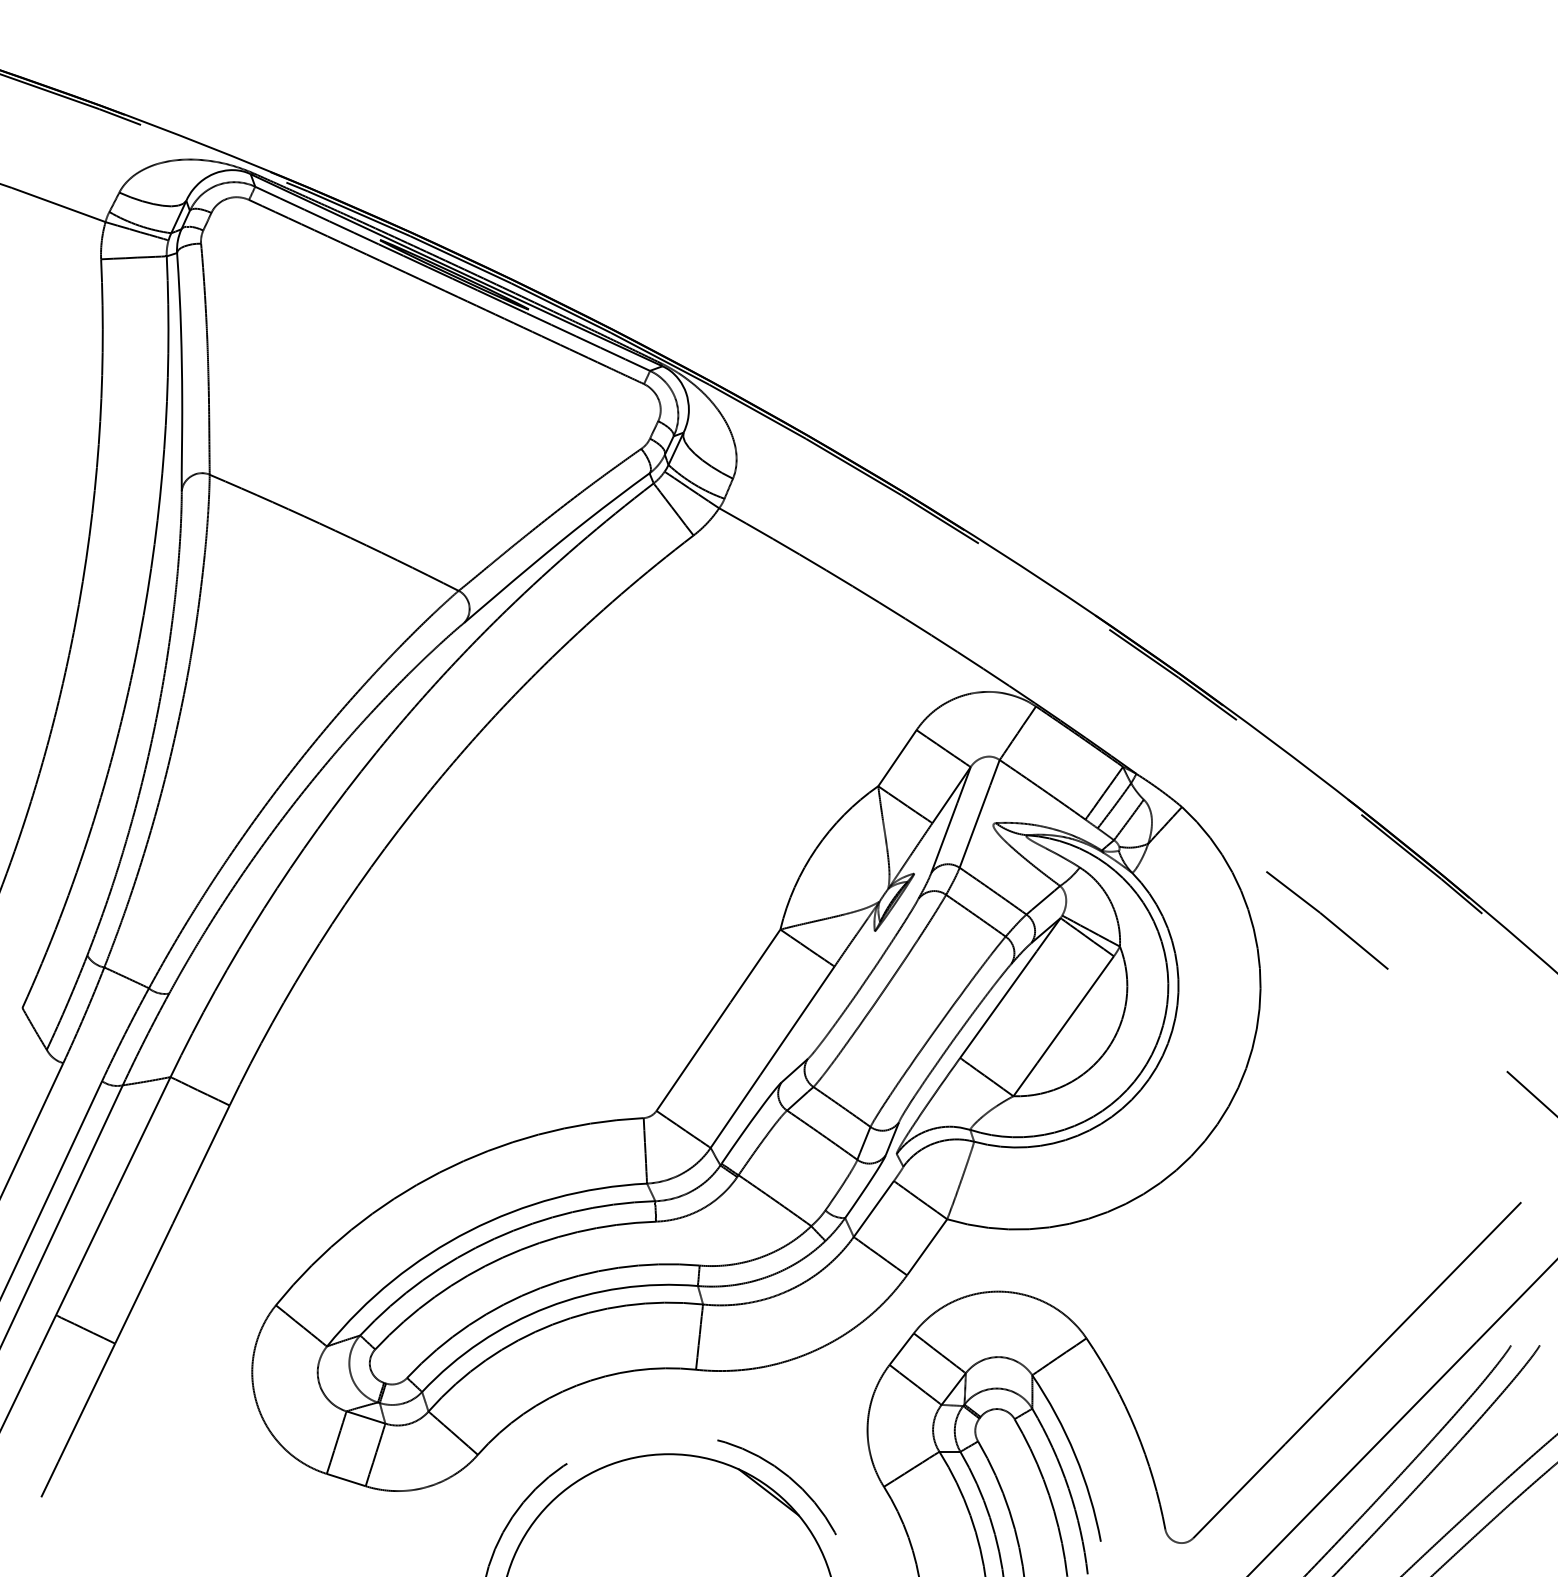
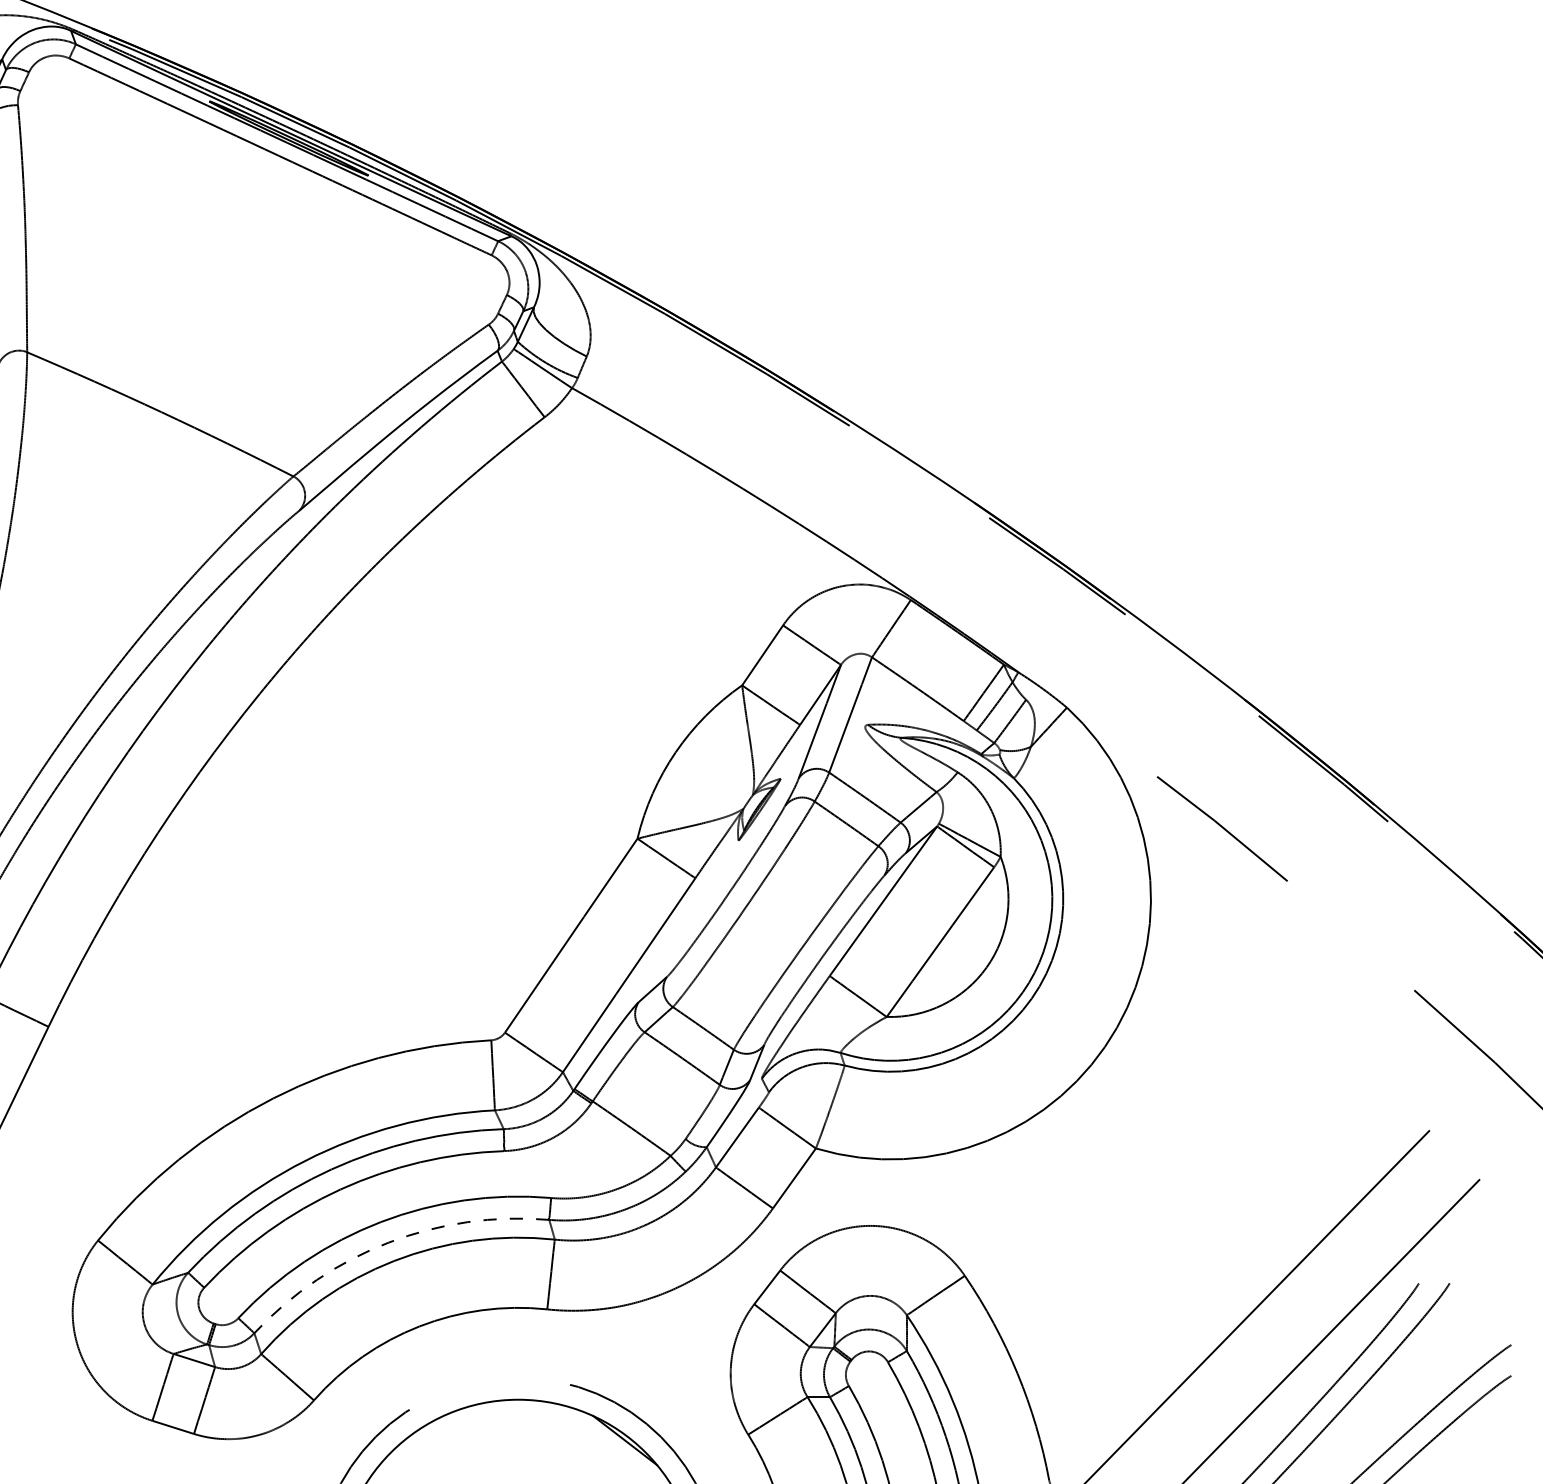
arc: (547, 1307) -> (388, 1242), solid -> dashed

